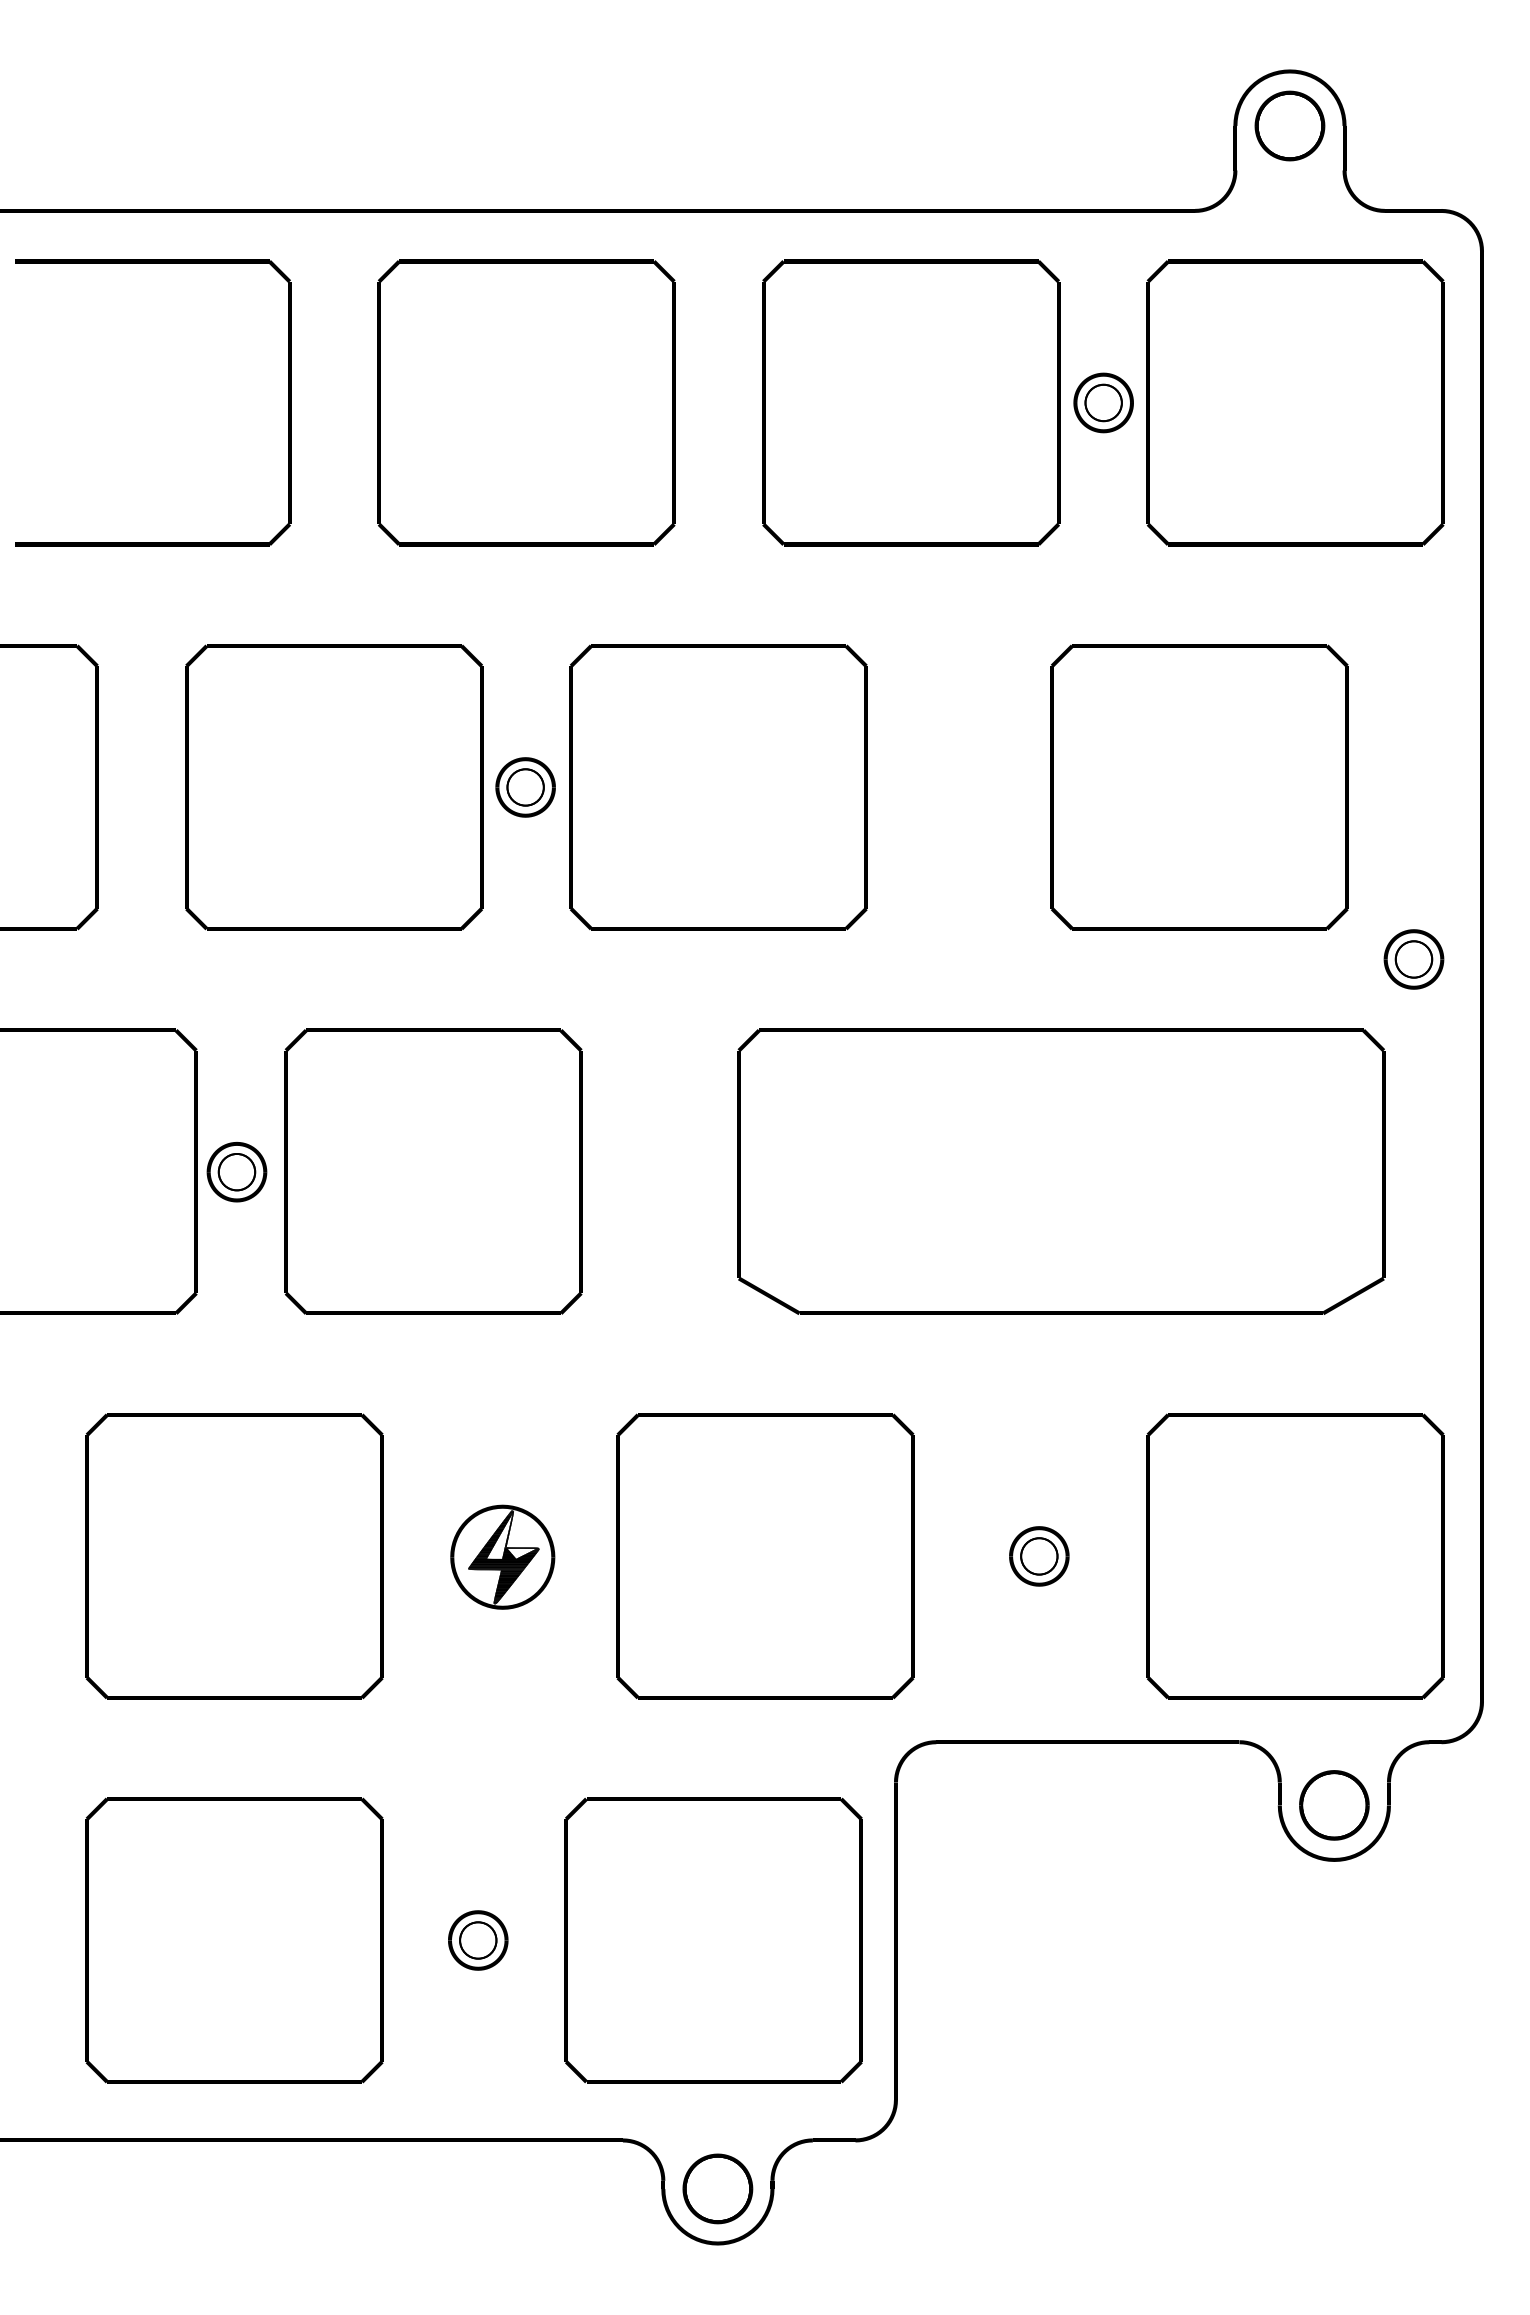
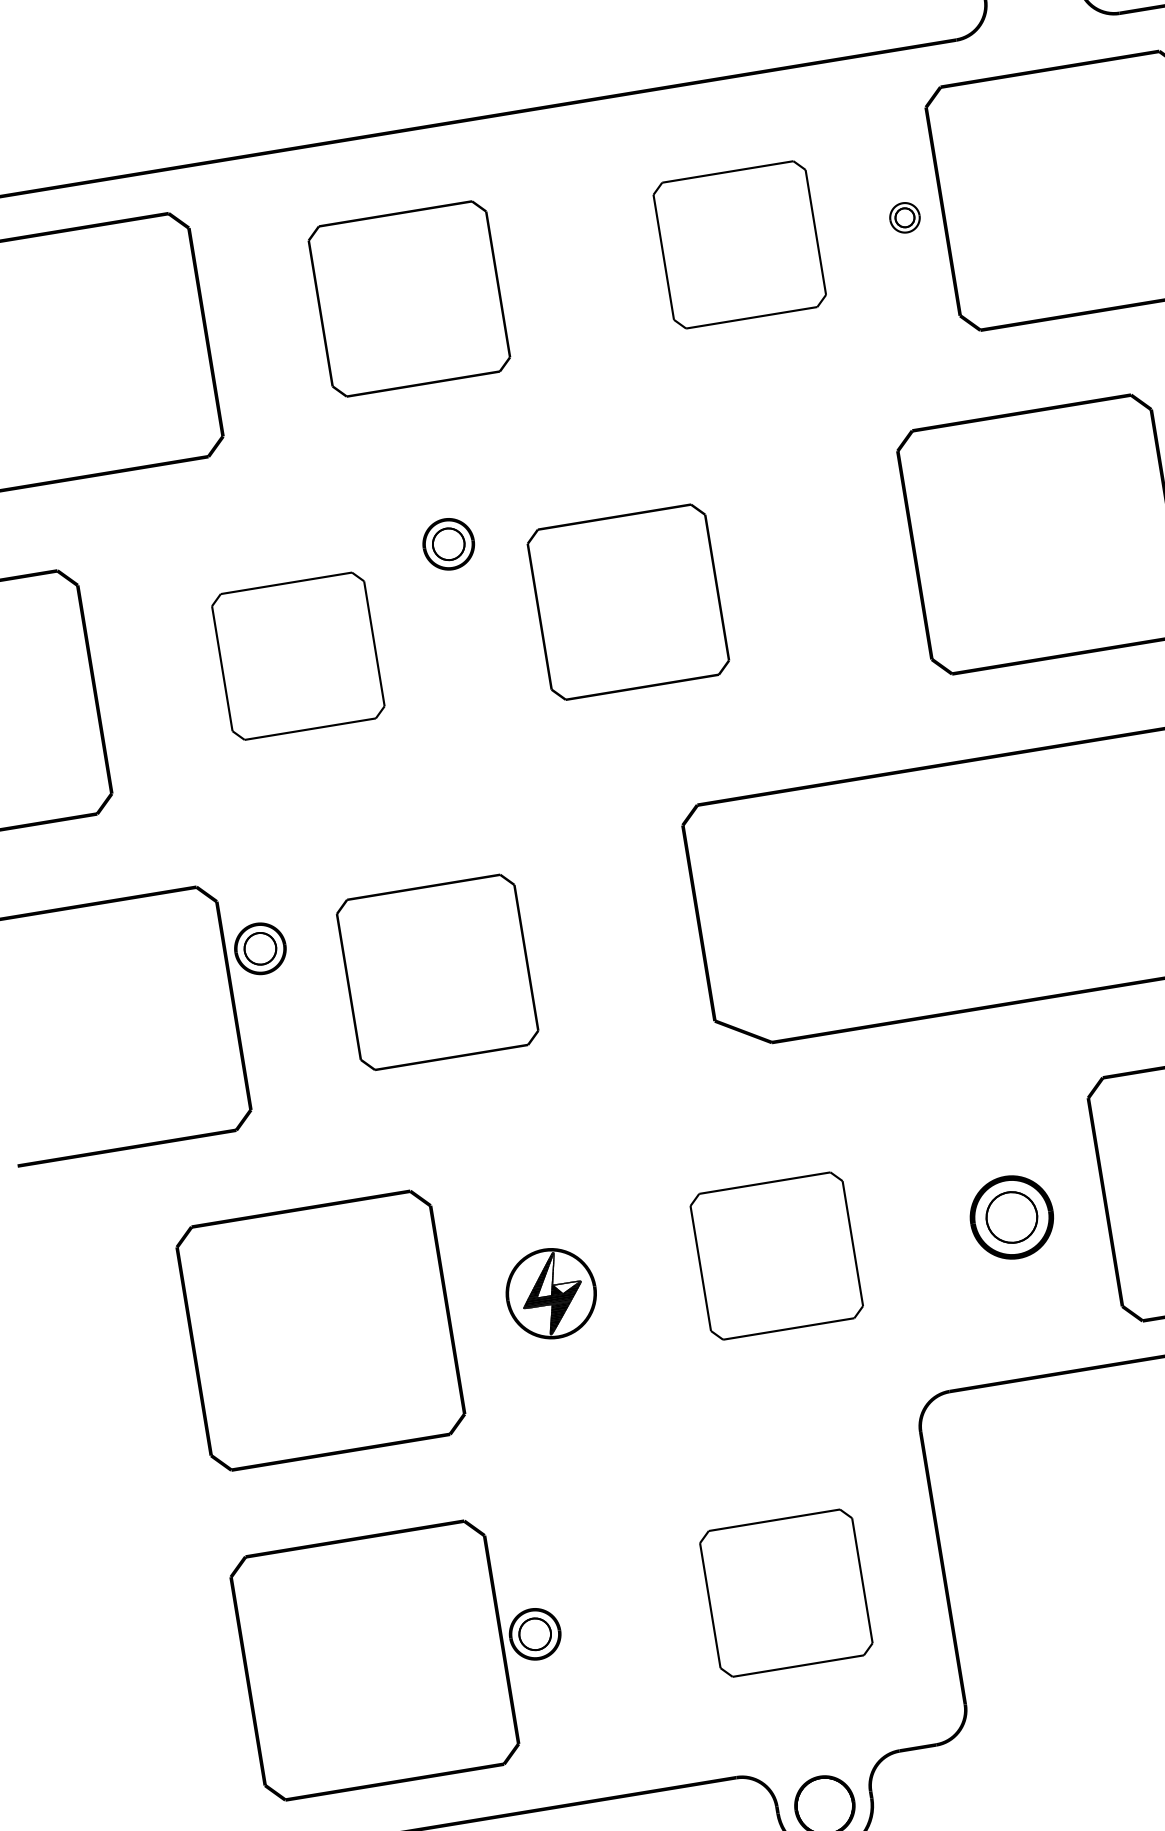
part: (526, 402) -> (409, 298), size x0.7
part: (911, 402) -> (739, 244), size x0.6
part: (1103, 402) -> (904, 217), size x0.6
part: (334, 787) -> (298, 656), size x0.6
part: (525, 787) -> (448, 544), moved
part: (718, 787) -> (628, 602), size x0.7
part: (433, 1171) -> (437, 972), size x0.7
part: (236, 1172) -> (260, 949), moved
part: (765, 1556) -> (776, 1256), size x0.6
part: (1039, 1556) -> (1012, 1217), size x1.6
part: (478, 1940) -> (535, 1634), moved
part: (713, 1940) -> (786, 1593), size x0.6

